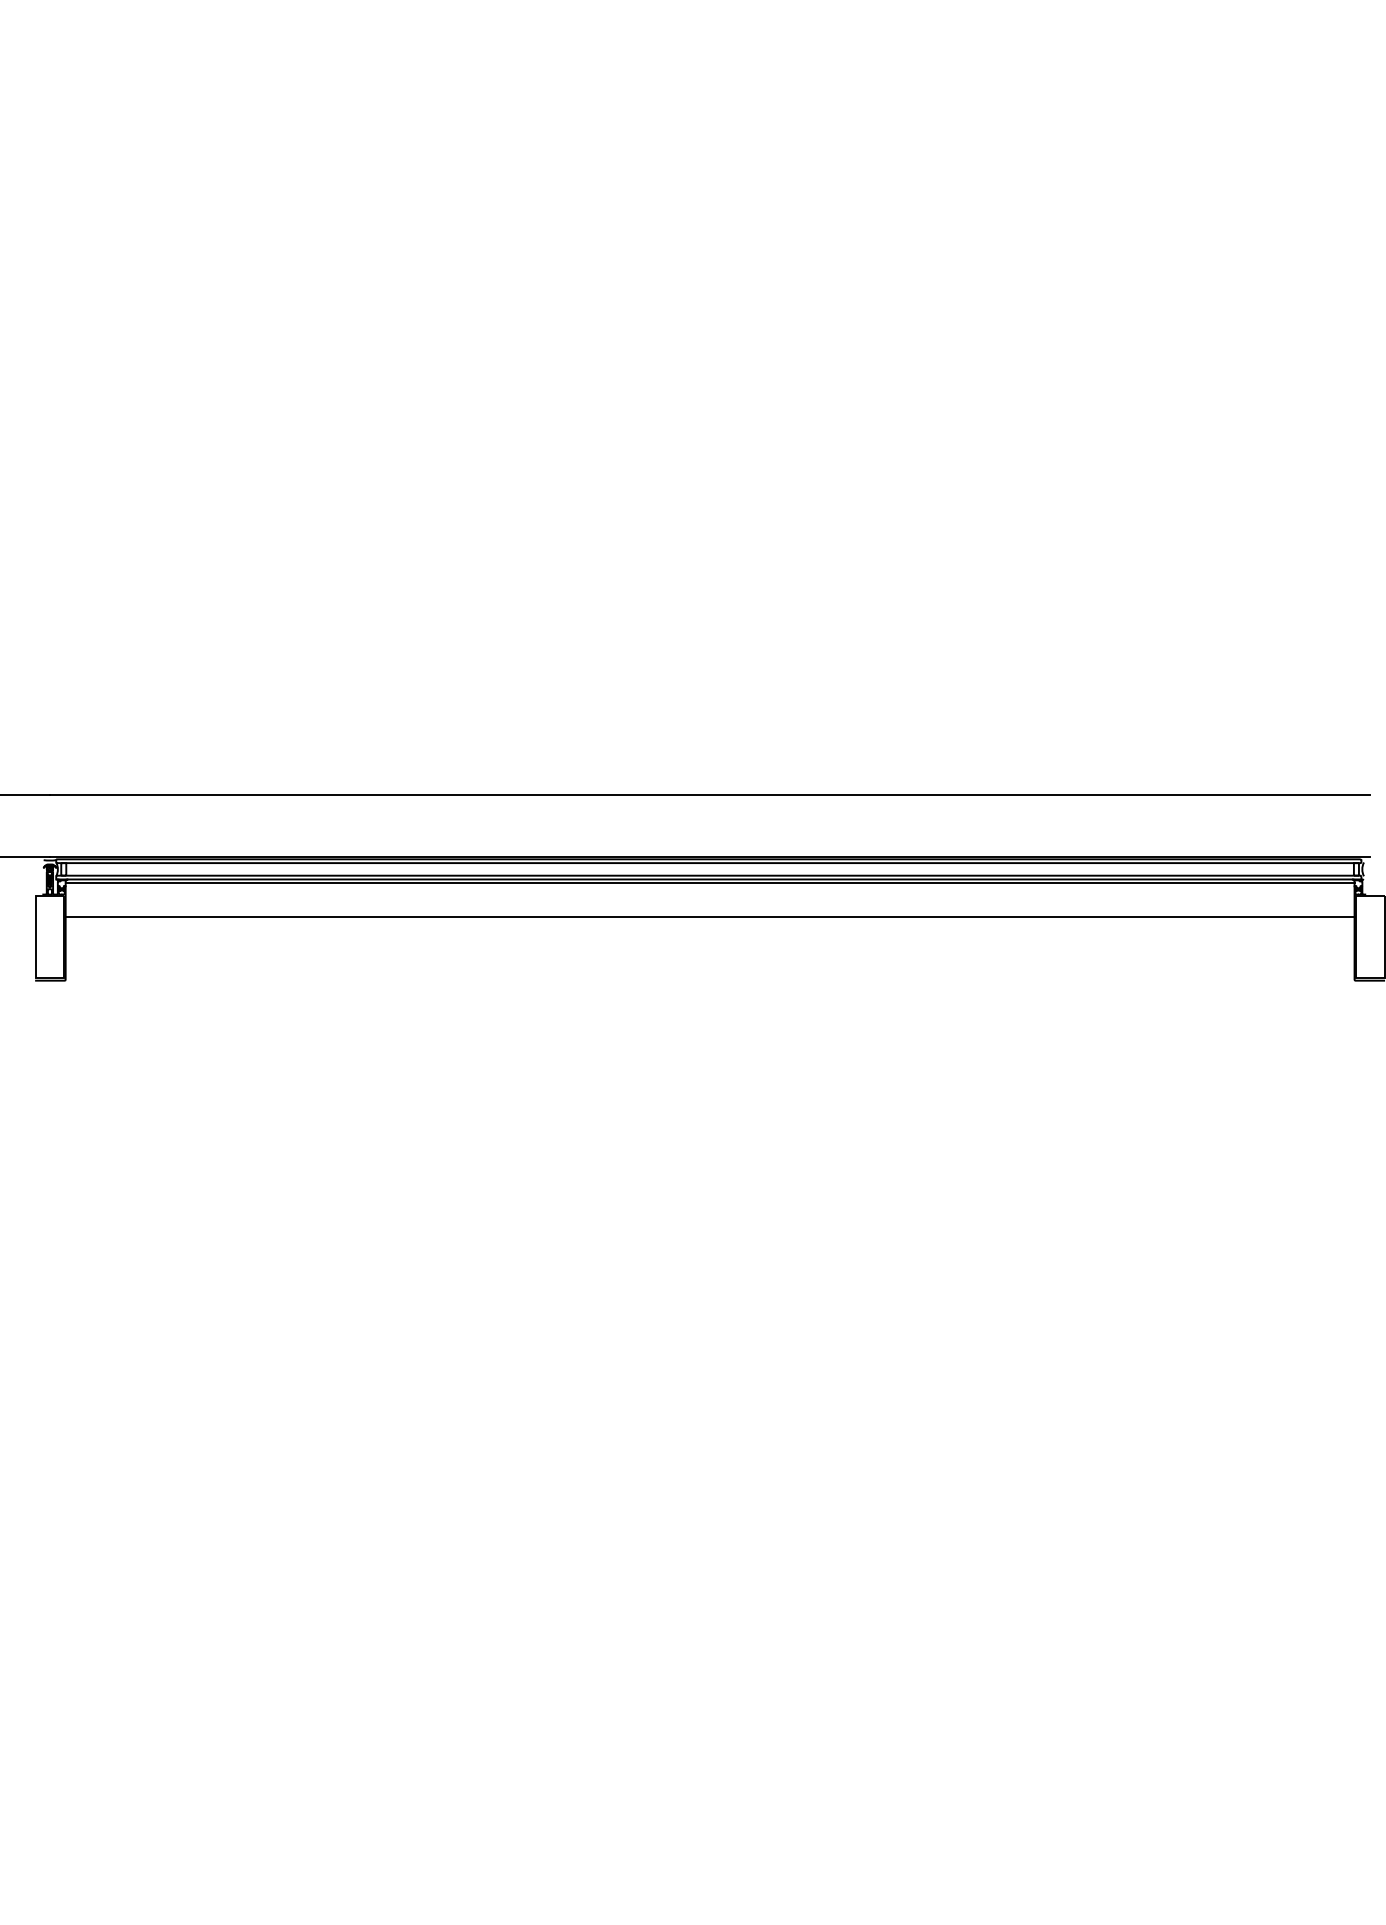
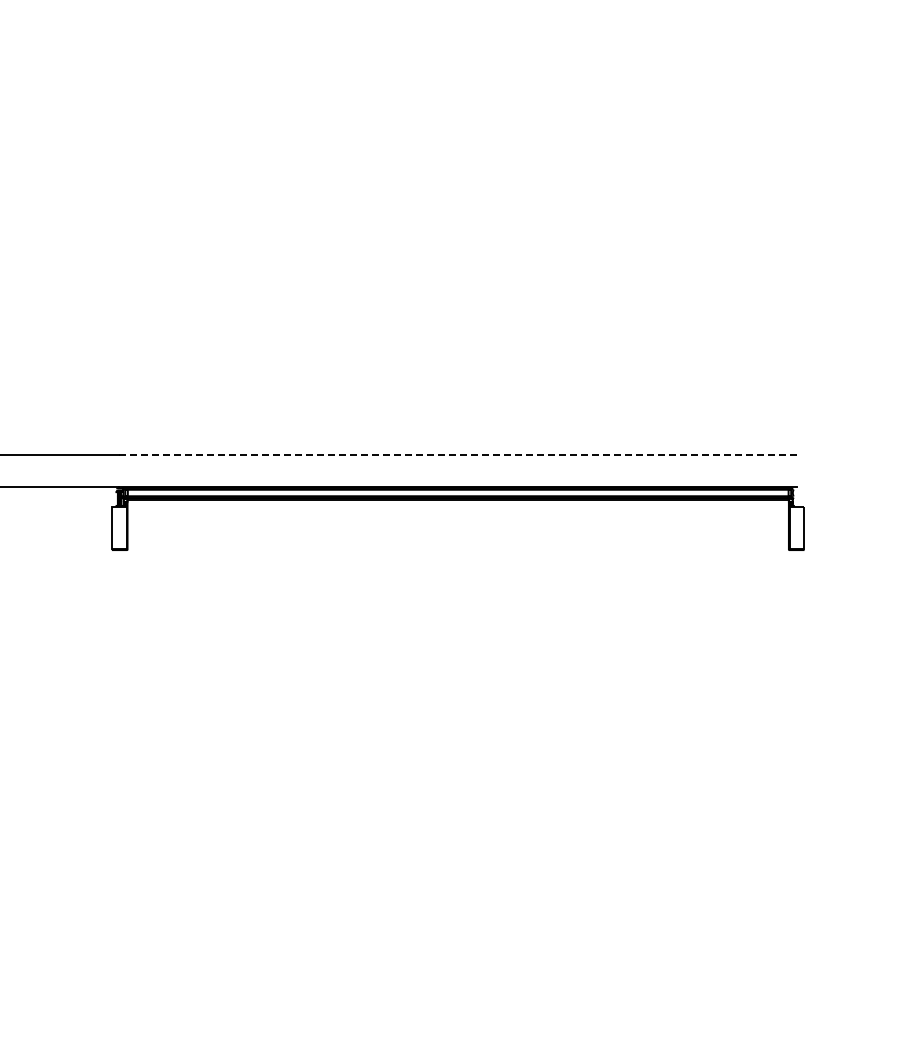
line: (710, 794) -> (458, 454), solid -> dashed
line: (708, 917) -> (457, 517), removed

